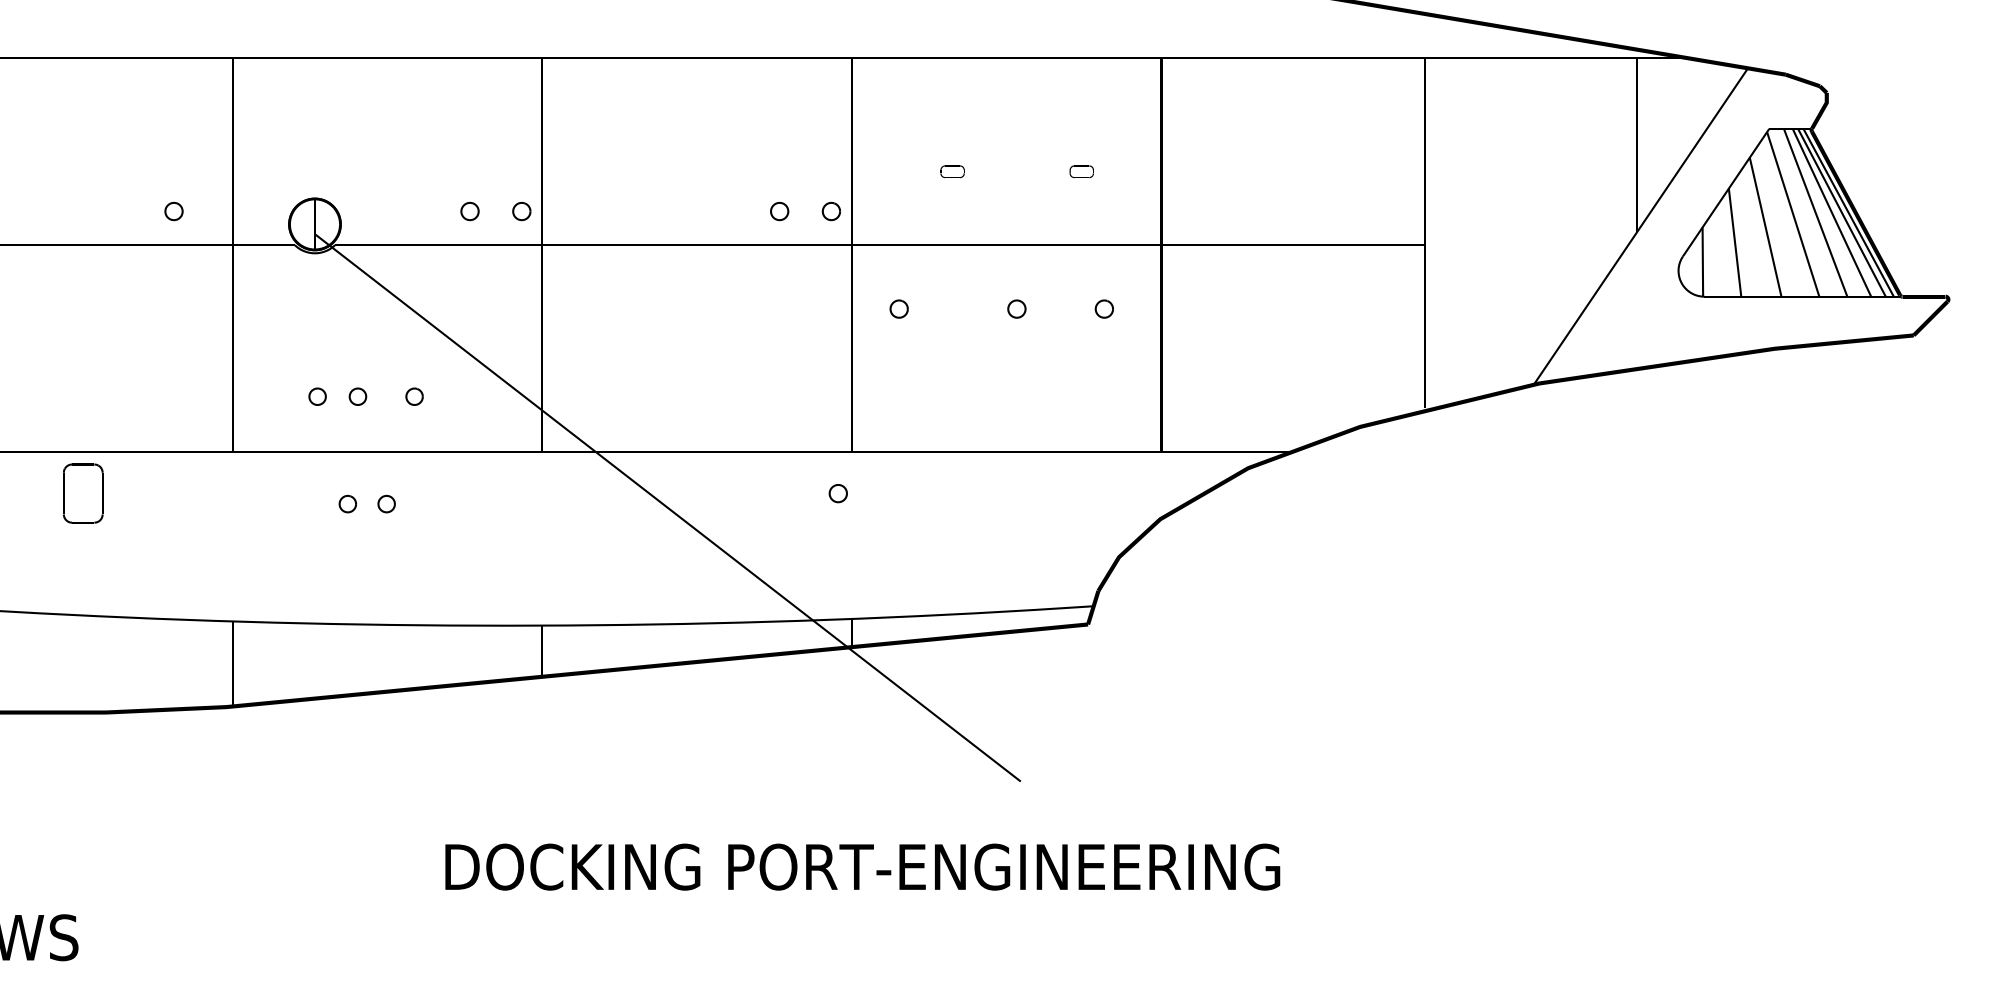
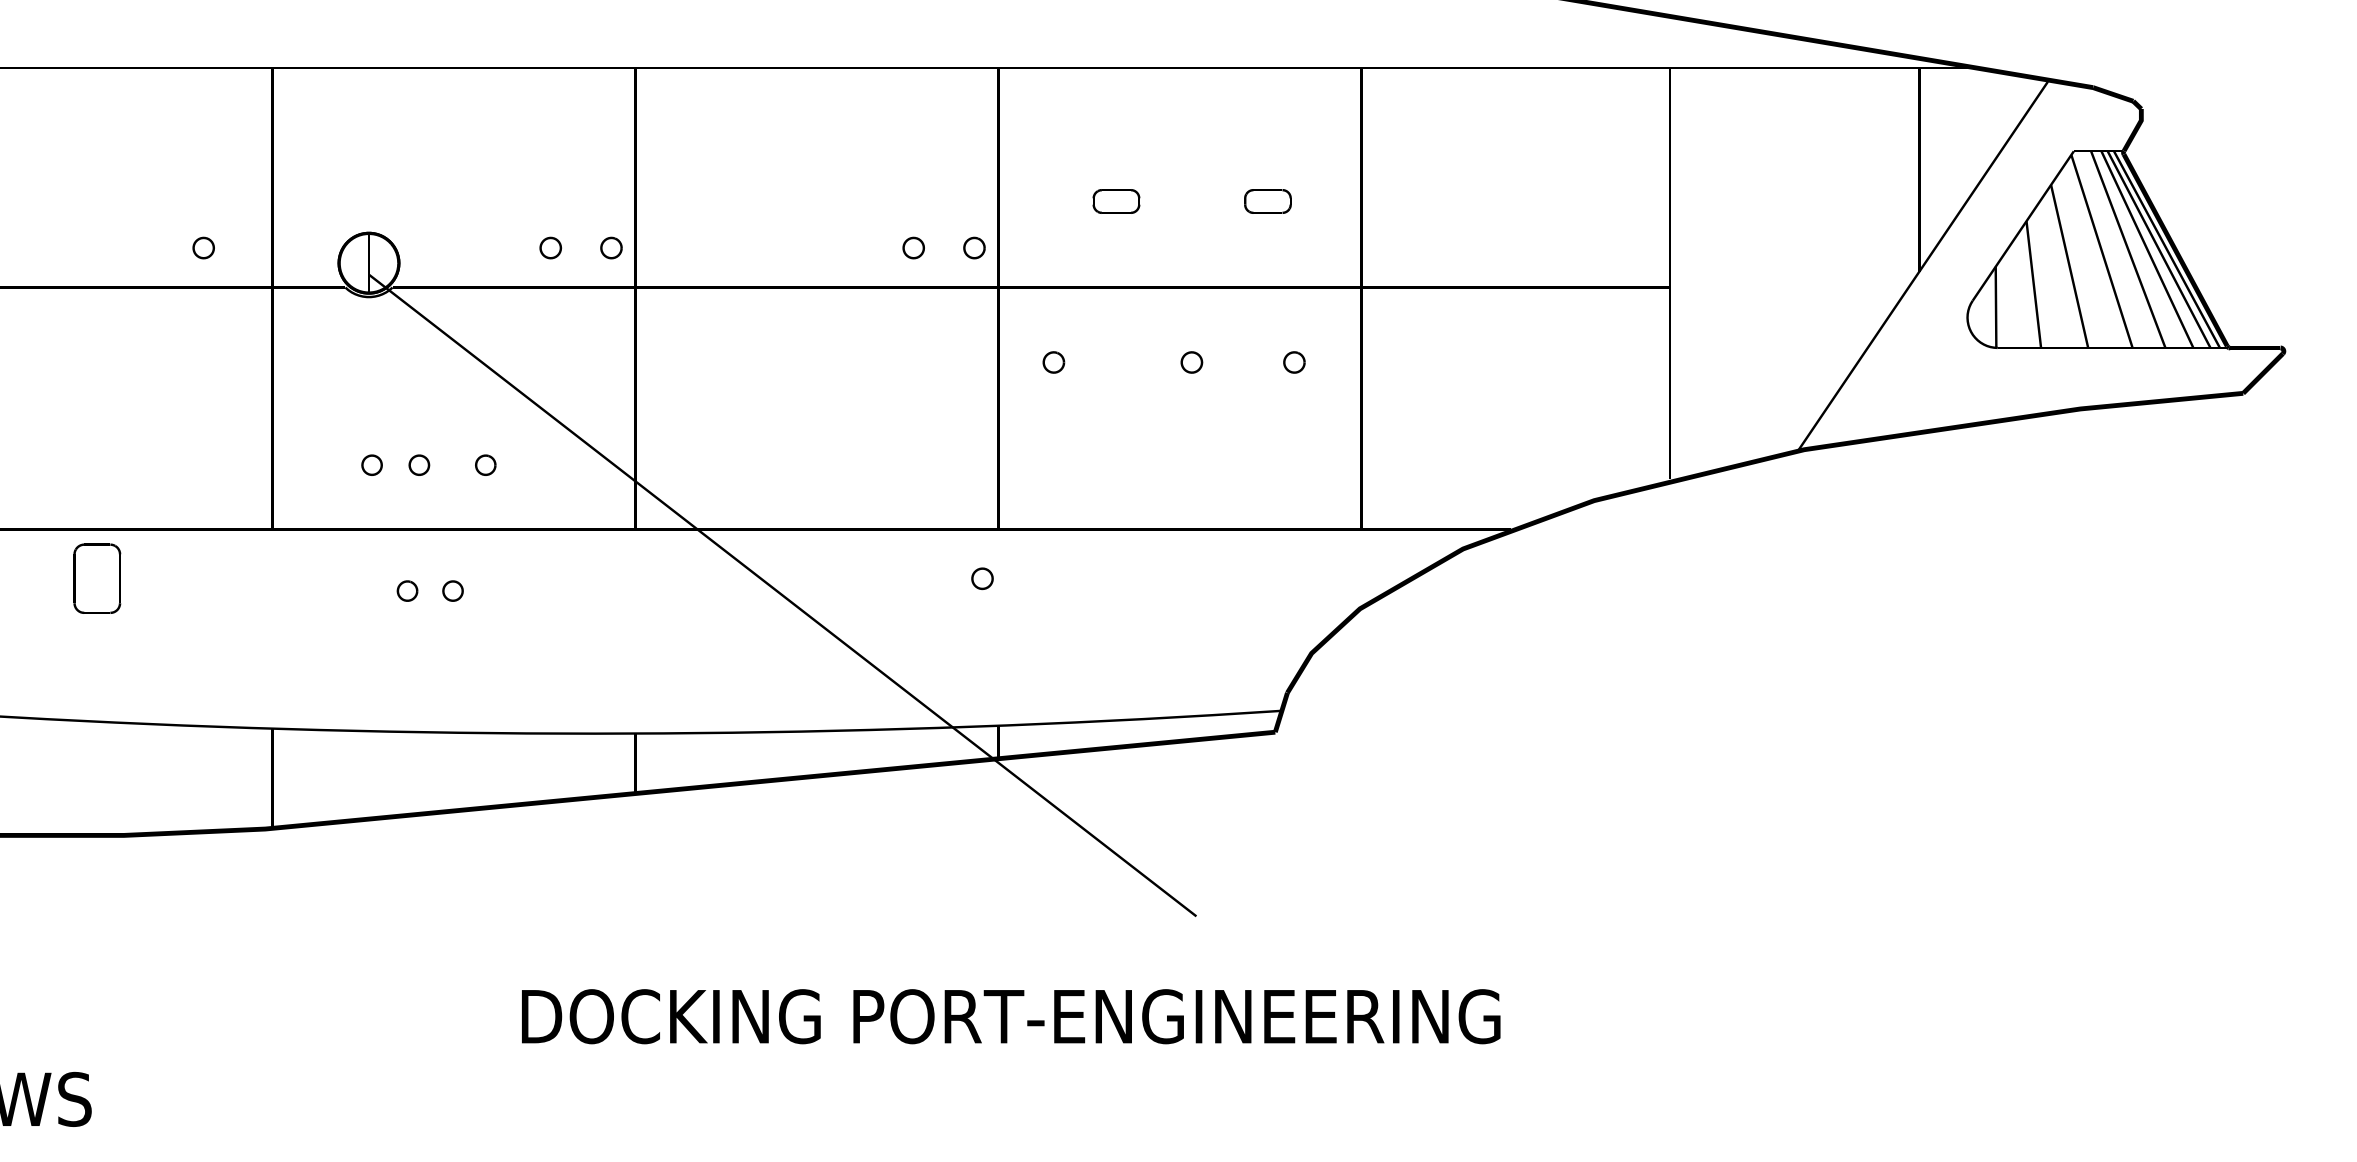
part: (952, 171) -> (1116, 201), size x1.67
part: (1081, 171) -> (1267, 201), size x1.67

